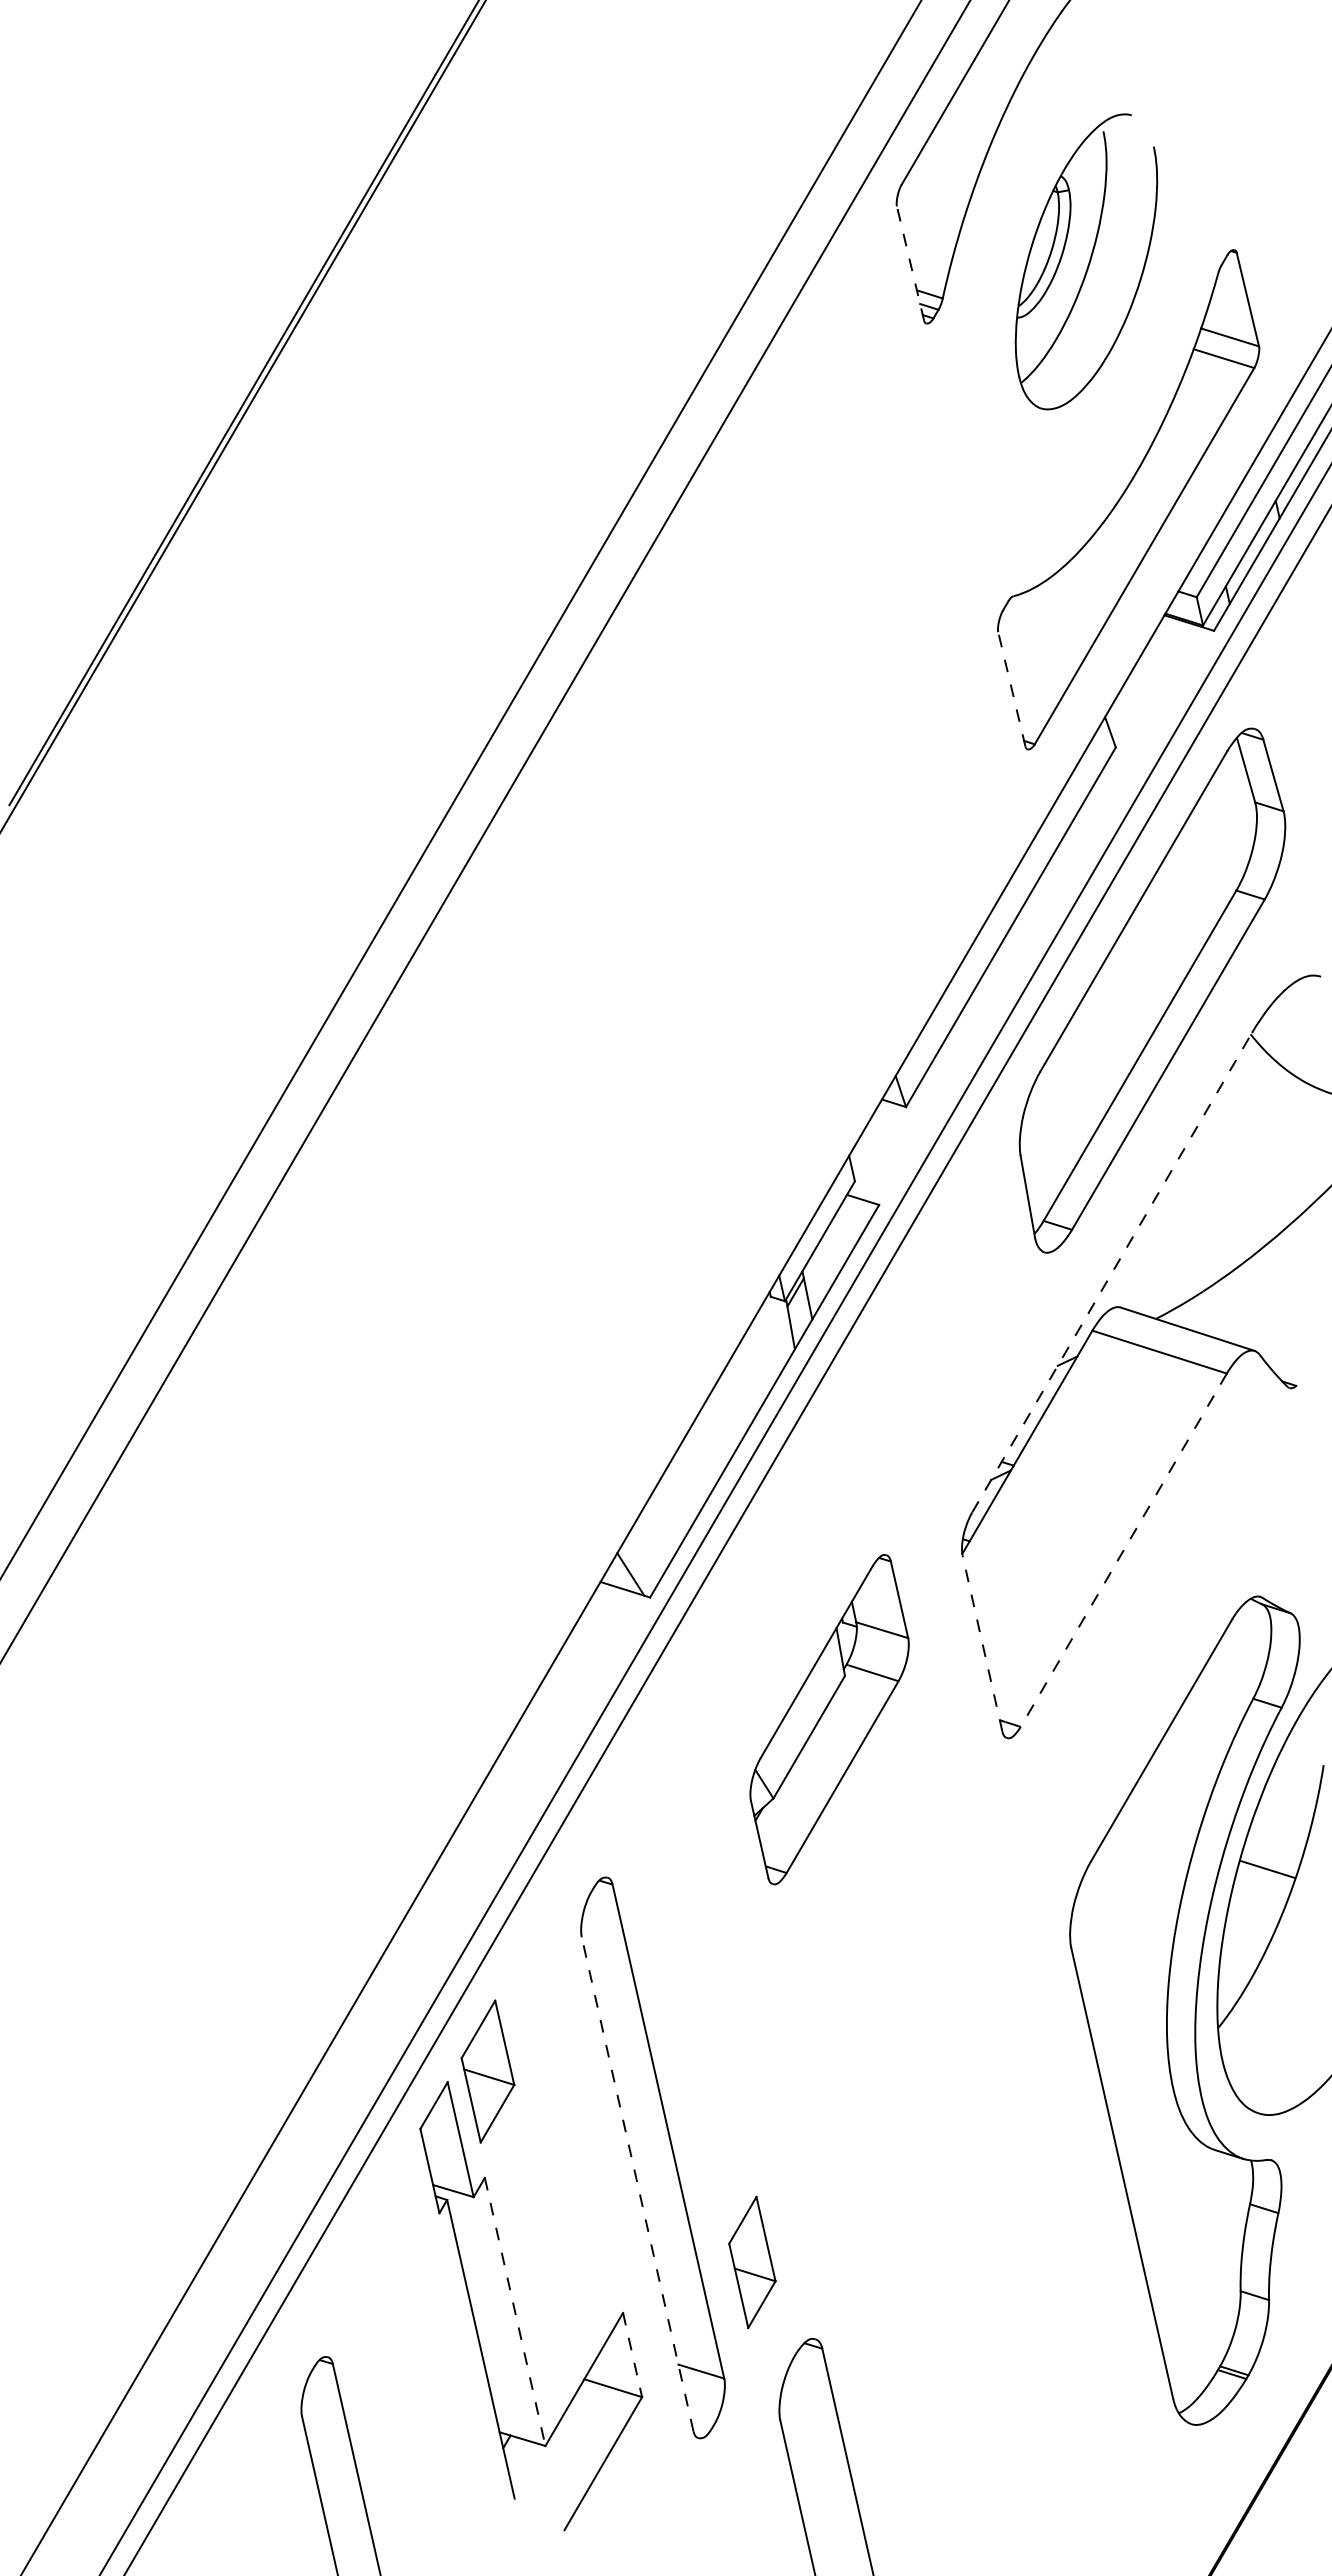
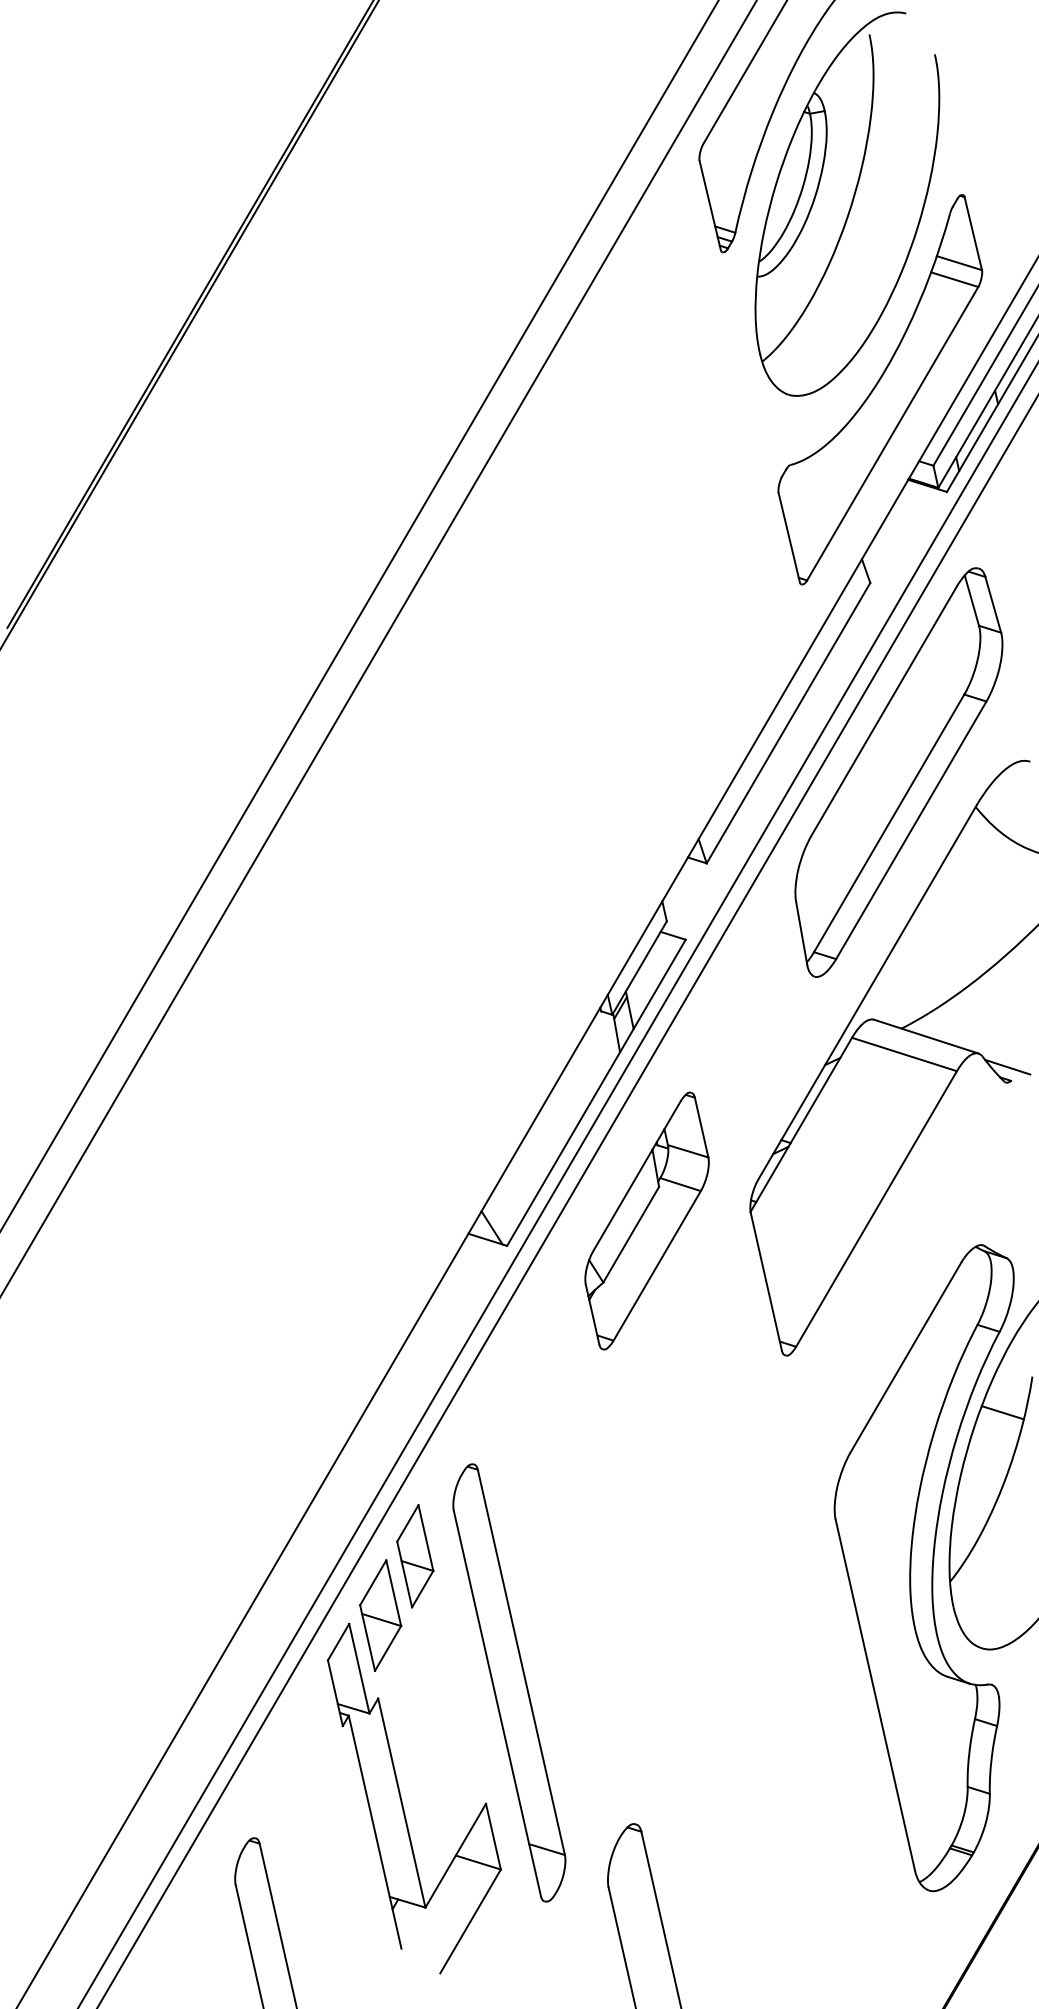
part: (1086, 261) -> (847, 203), size x1.67
line: (910, 263) -> (710, 205), dashed -> solid
line: (1011, 689) -> (788, 537), dashed -> solid
line: (1112, 1272) -> (867, 992), dashed -> solid
line: (1291, 1368) -> (1007, 1067), added
line: (1123, 1550) -> (876, 1209), dashed -> solid
line: (982, 1643) -> (766, 1281), dashed -> solid
part: (829, 1719) -> (647, 1220), moved
line: (1267, 1869) -> (1002, 1412), moved
line: (637, 2183) -> (497, 1702), dashed -> solid
part: (752, 2261) -> (415, 1555), moved
line: (515, 2312) -> (402, 1803), dashed -> solid
line: (632, 2355) -> (493, 1837), dashed -> solid

